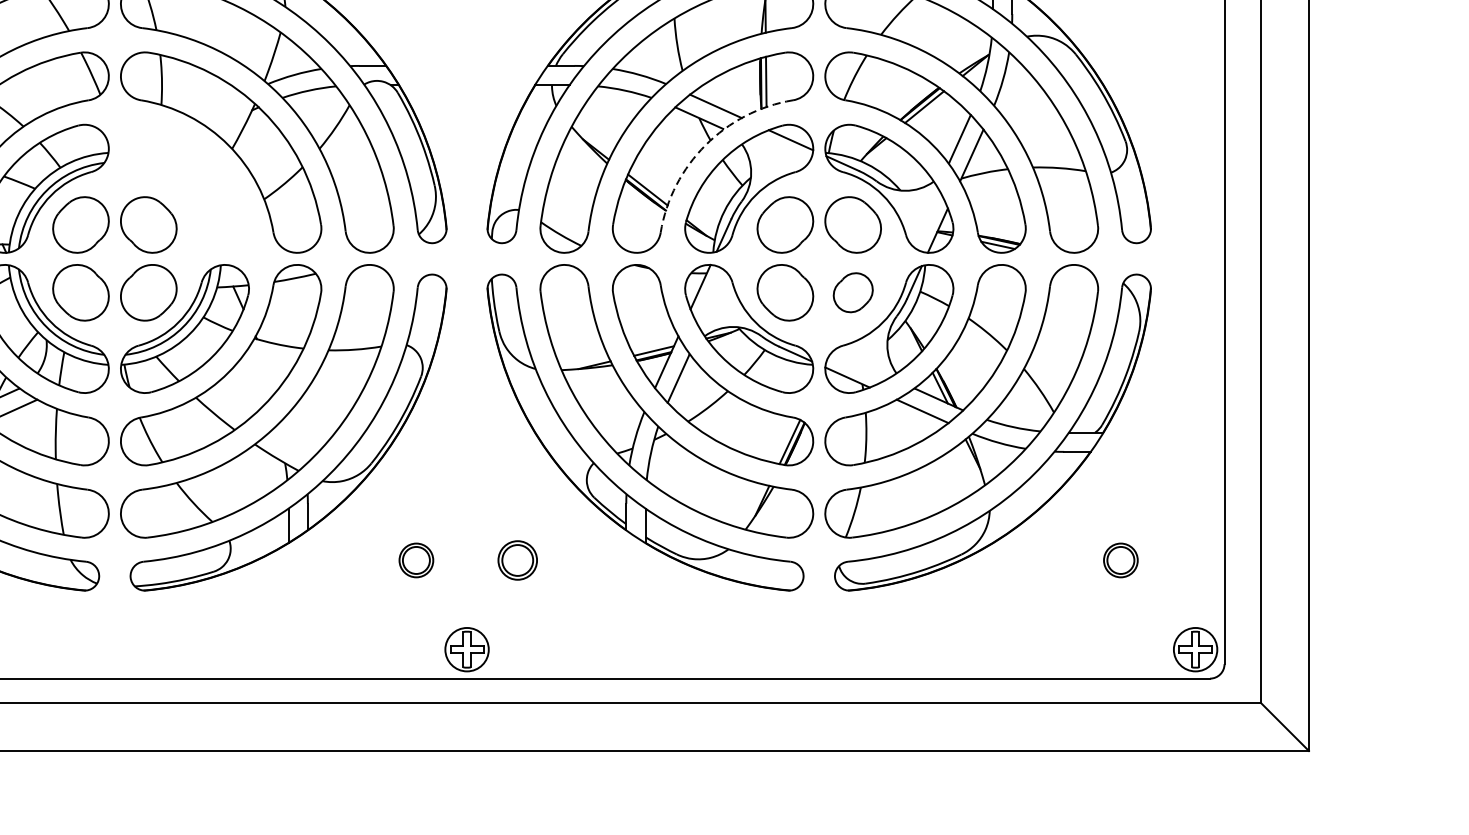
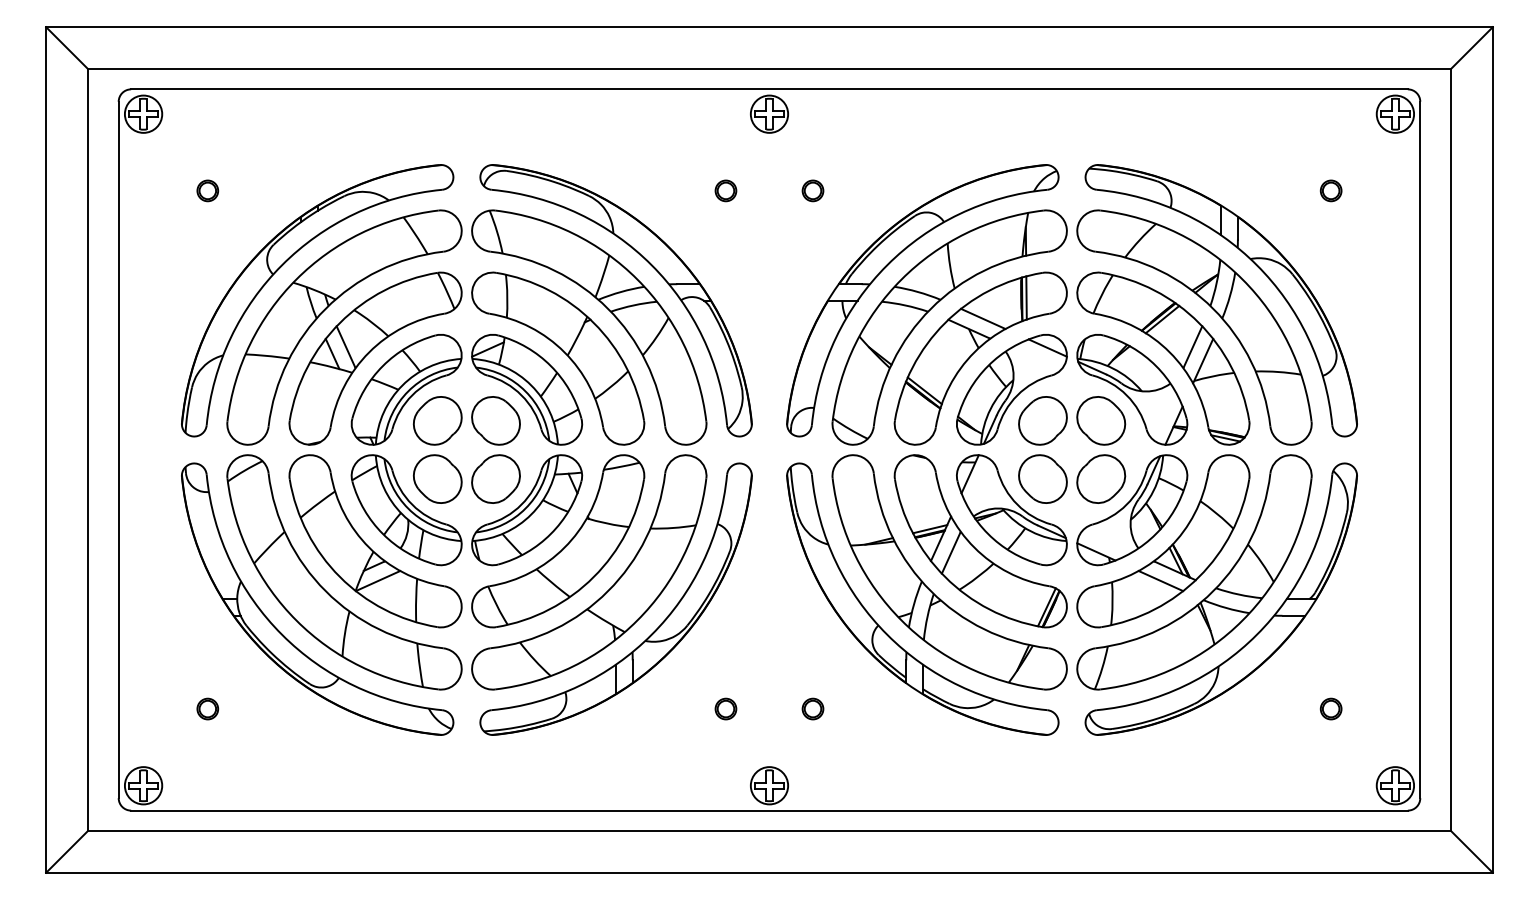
arc: (705, 145) -> (974, 352), dashed -> solid
part: (185, 188) -> (527, 389), added
part: (853, 292) -> (1101, 478), size x1.43
part: (415, 559) -> (725, 708), size x0.71
part: (517, 559) -> (812, 708), size x0.62
part: (1120, 559) -> (1330, 708), size x0.71

